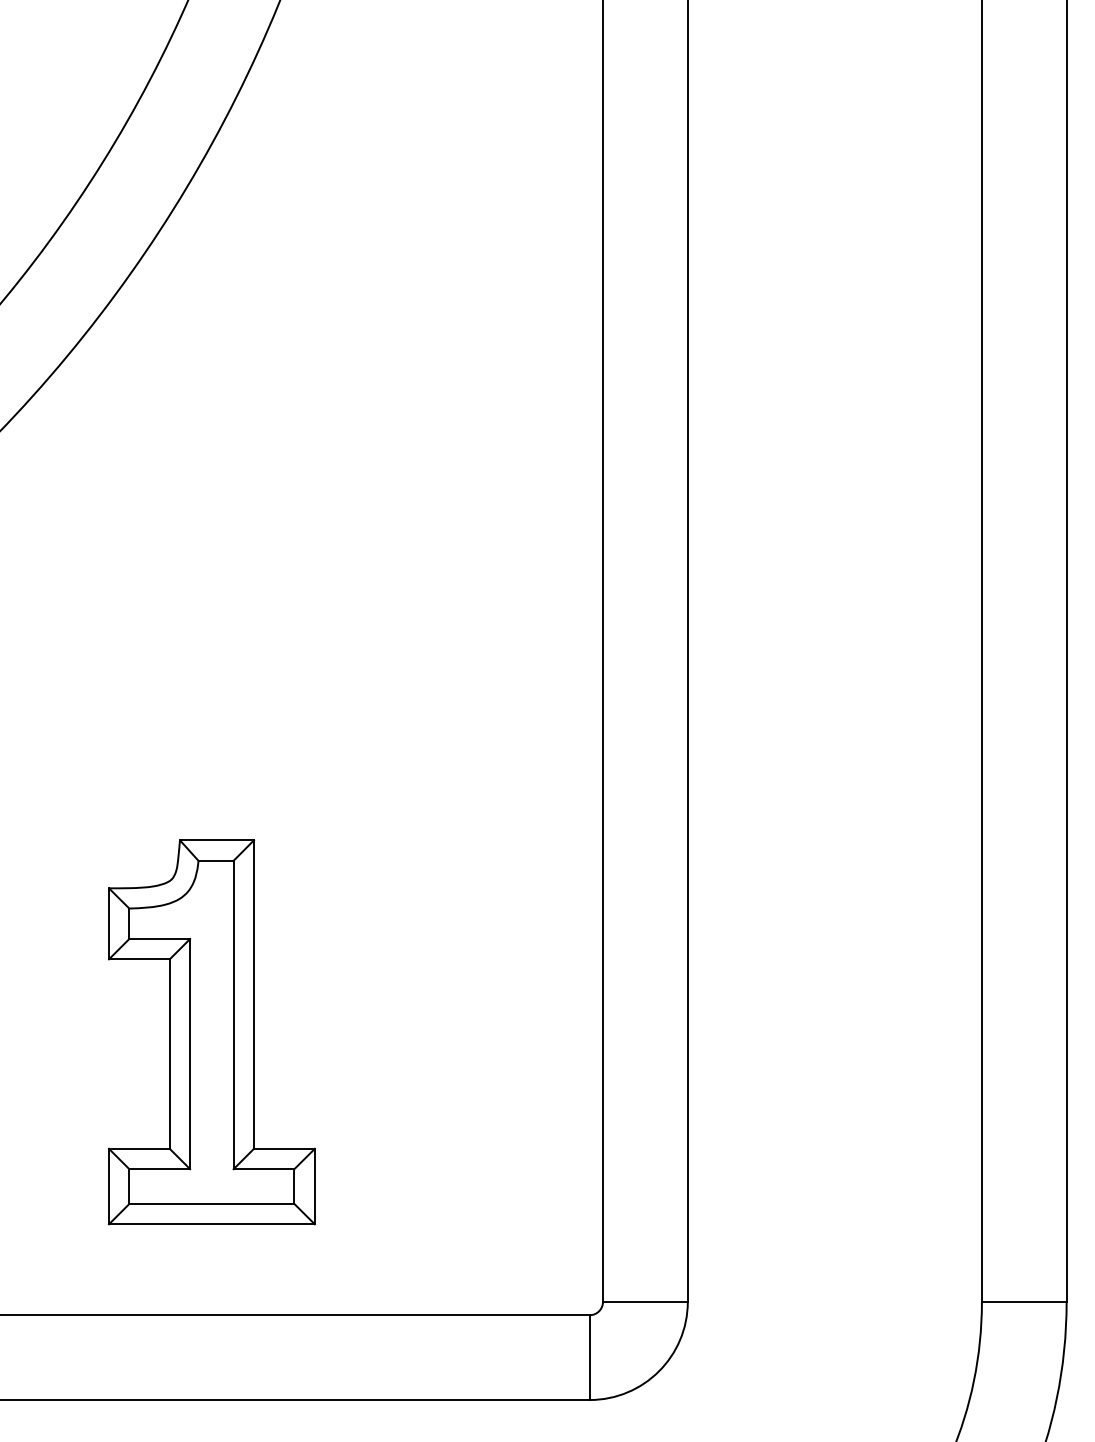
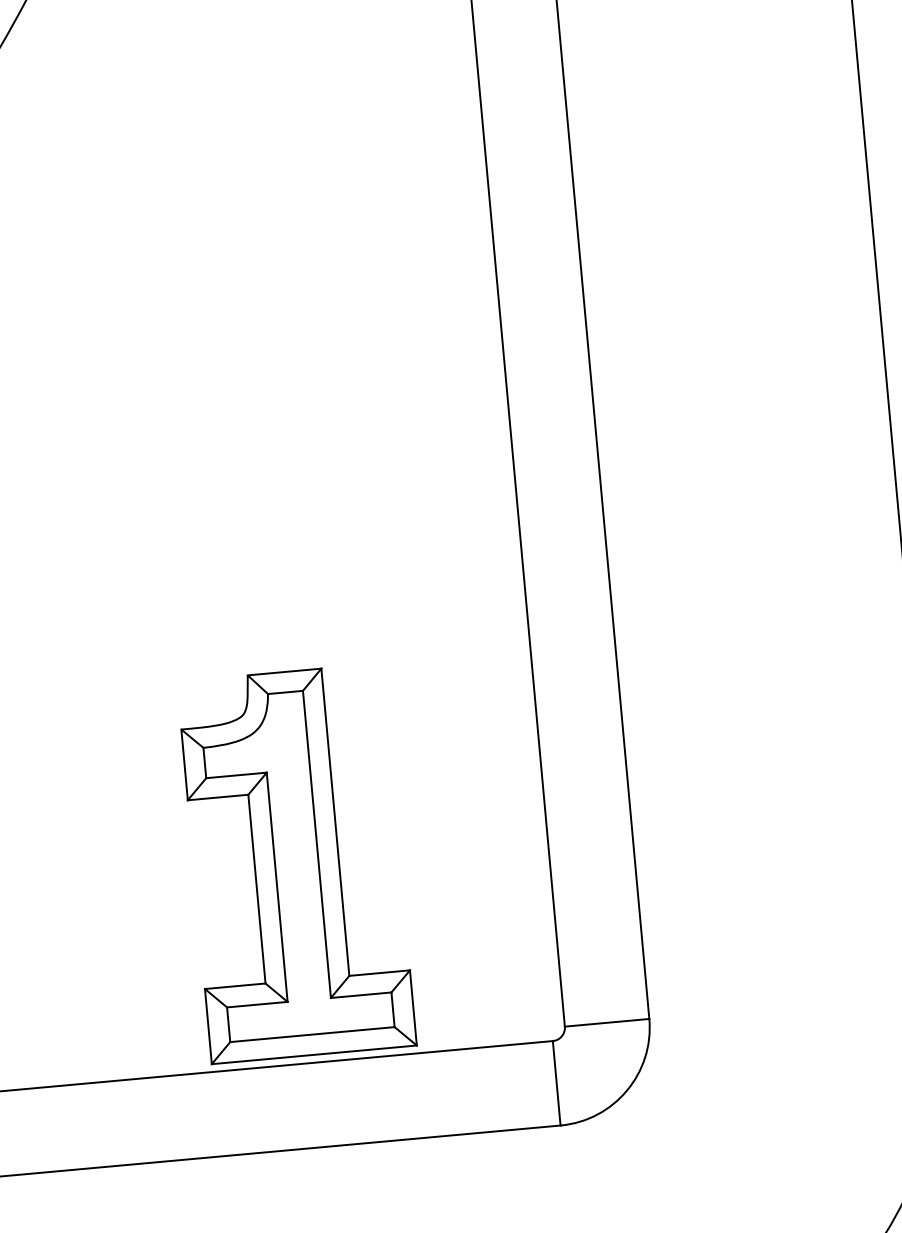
part: (211, 1032) -> (296, 863), moved

